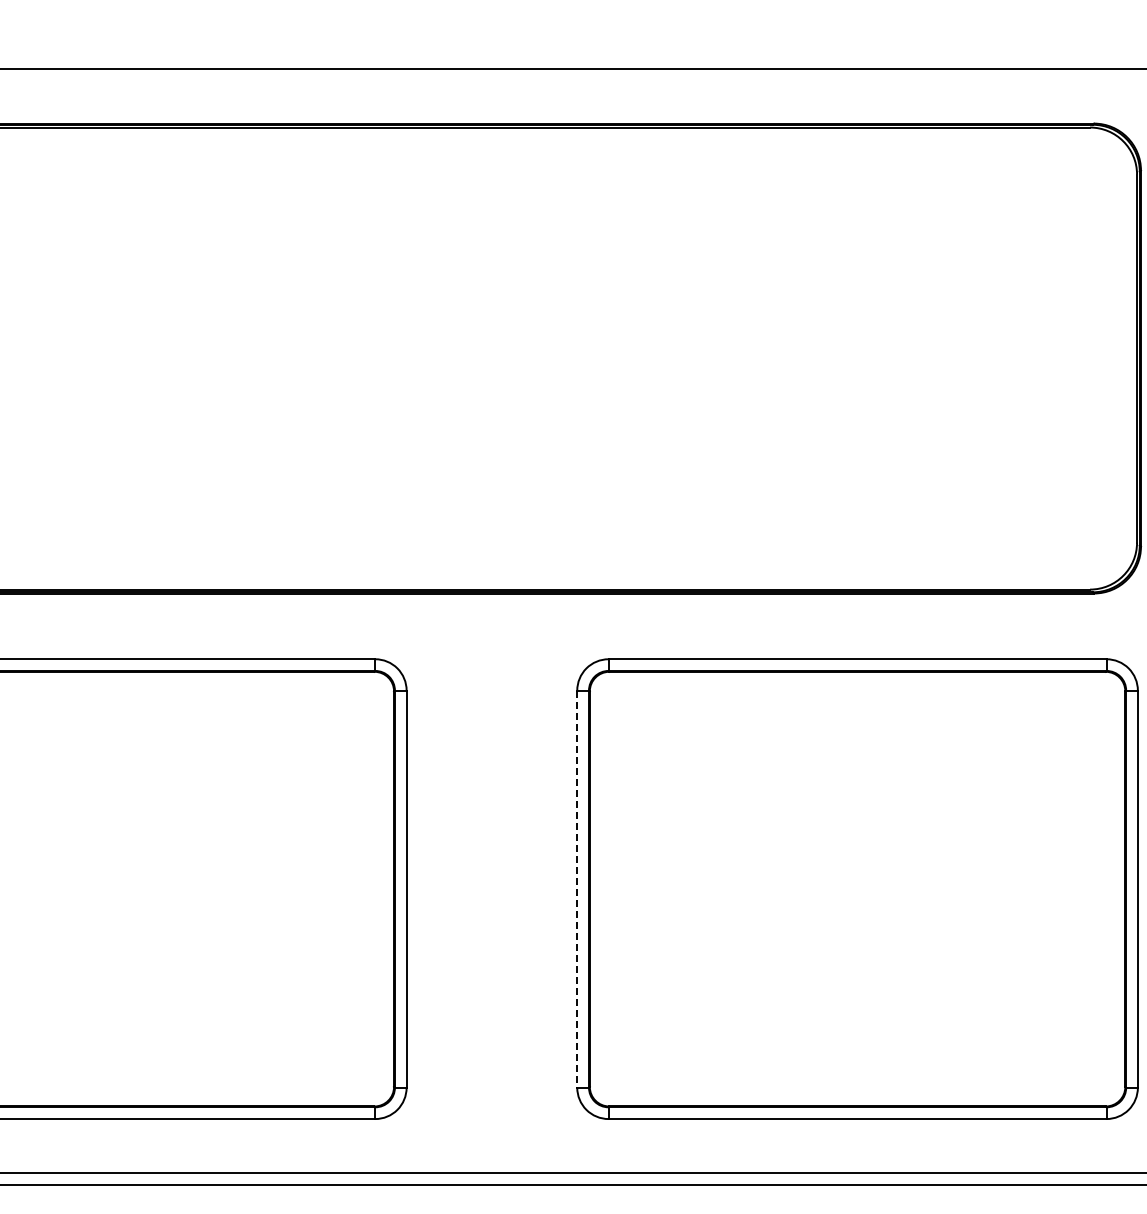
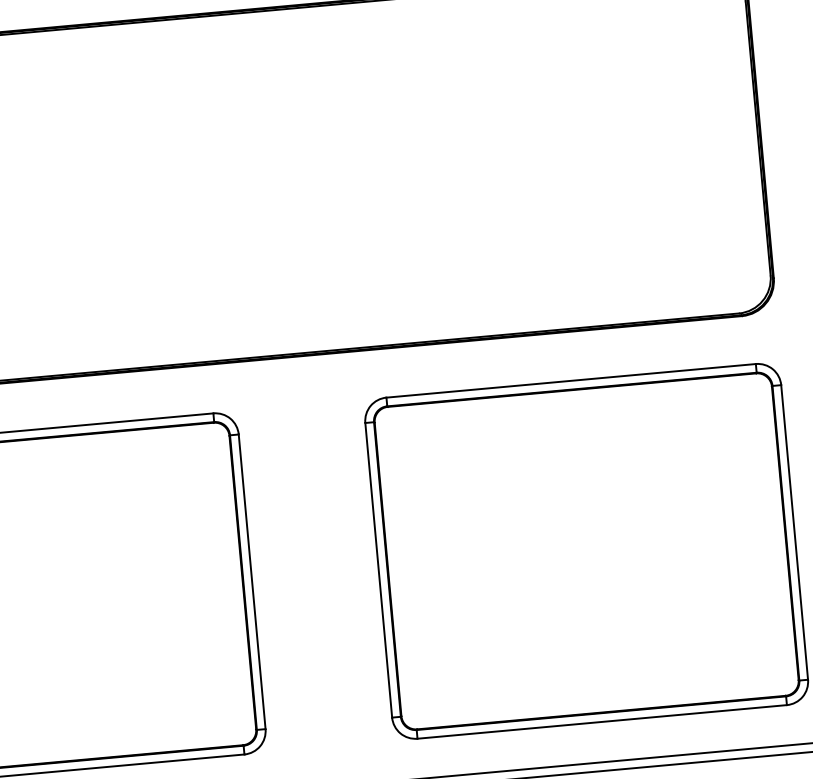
line: (577, 889) -> (378, 570), dashed -> solid

